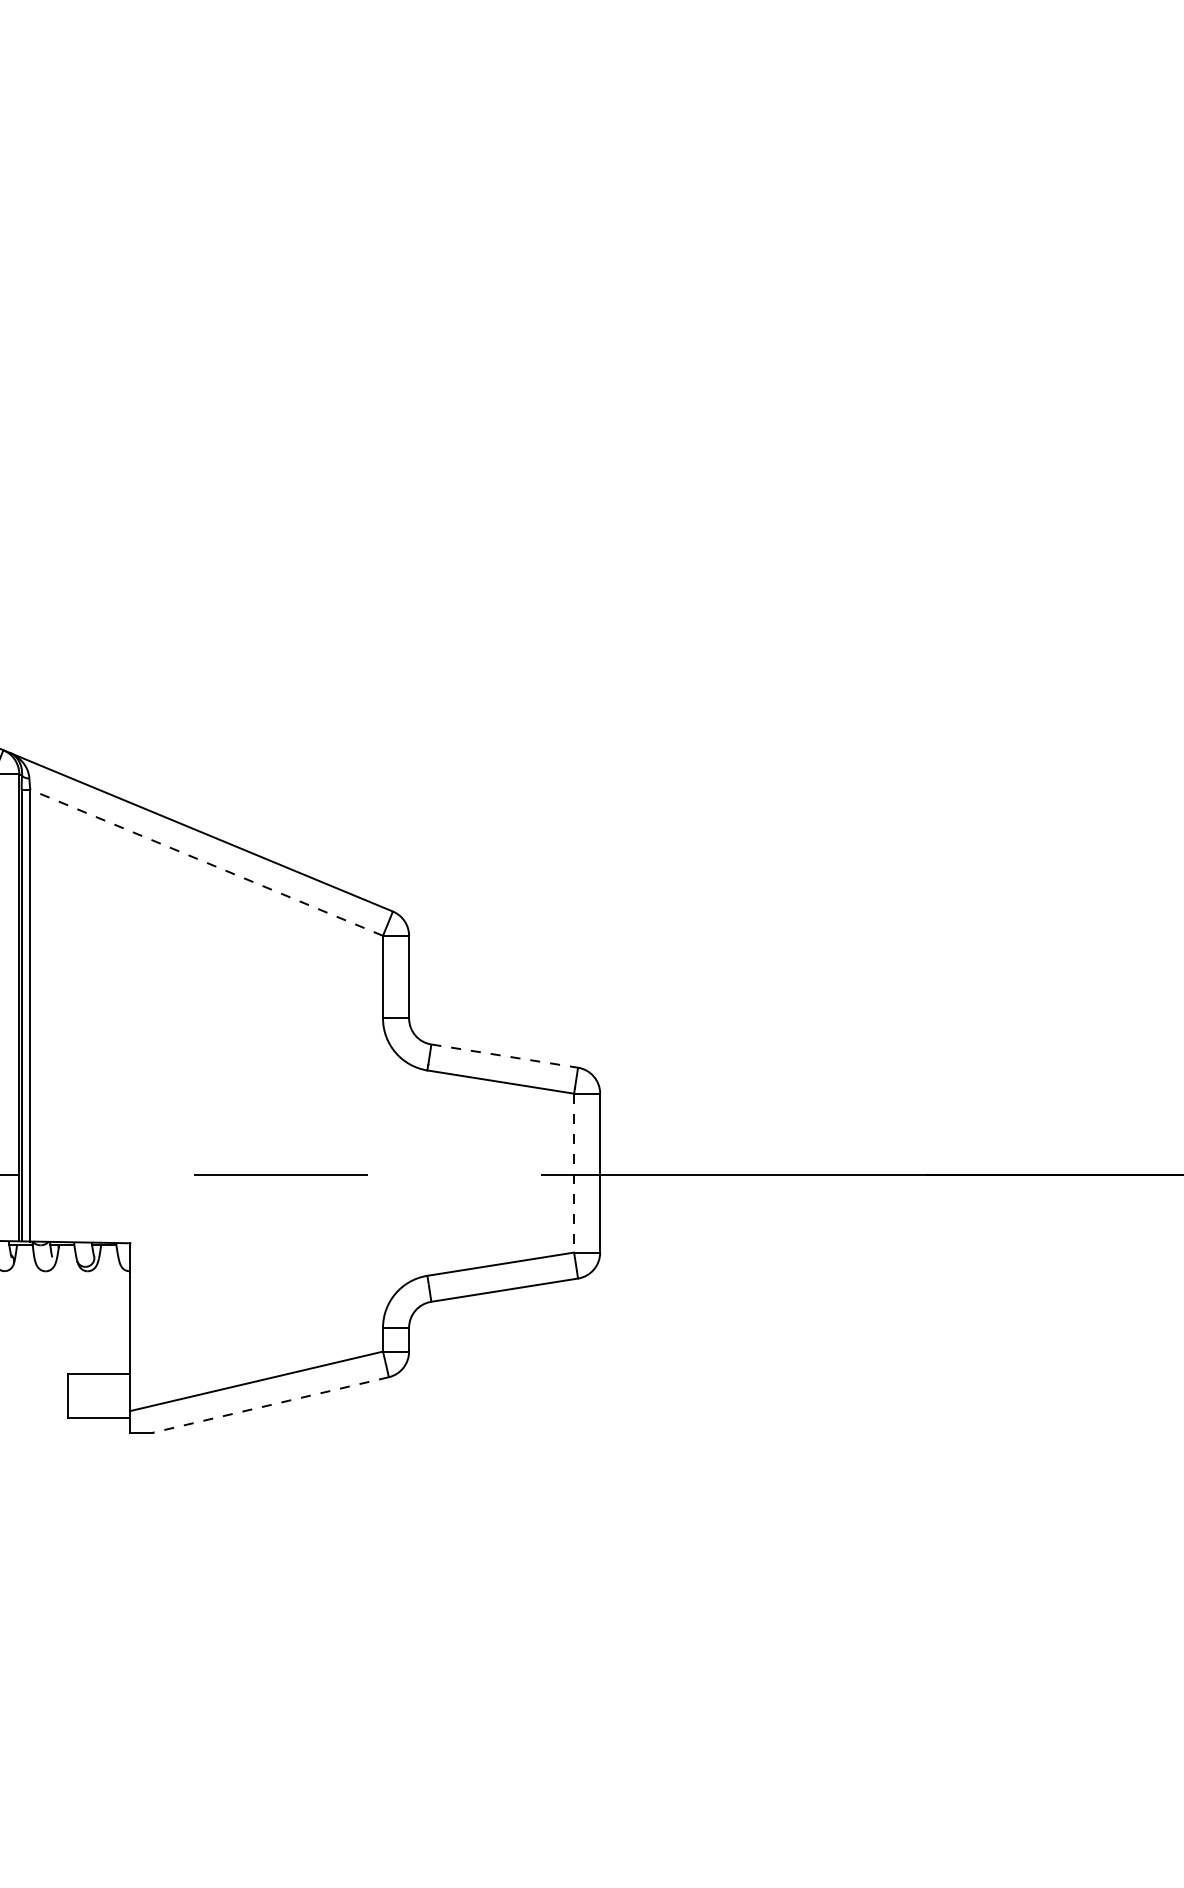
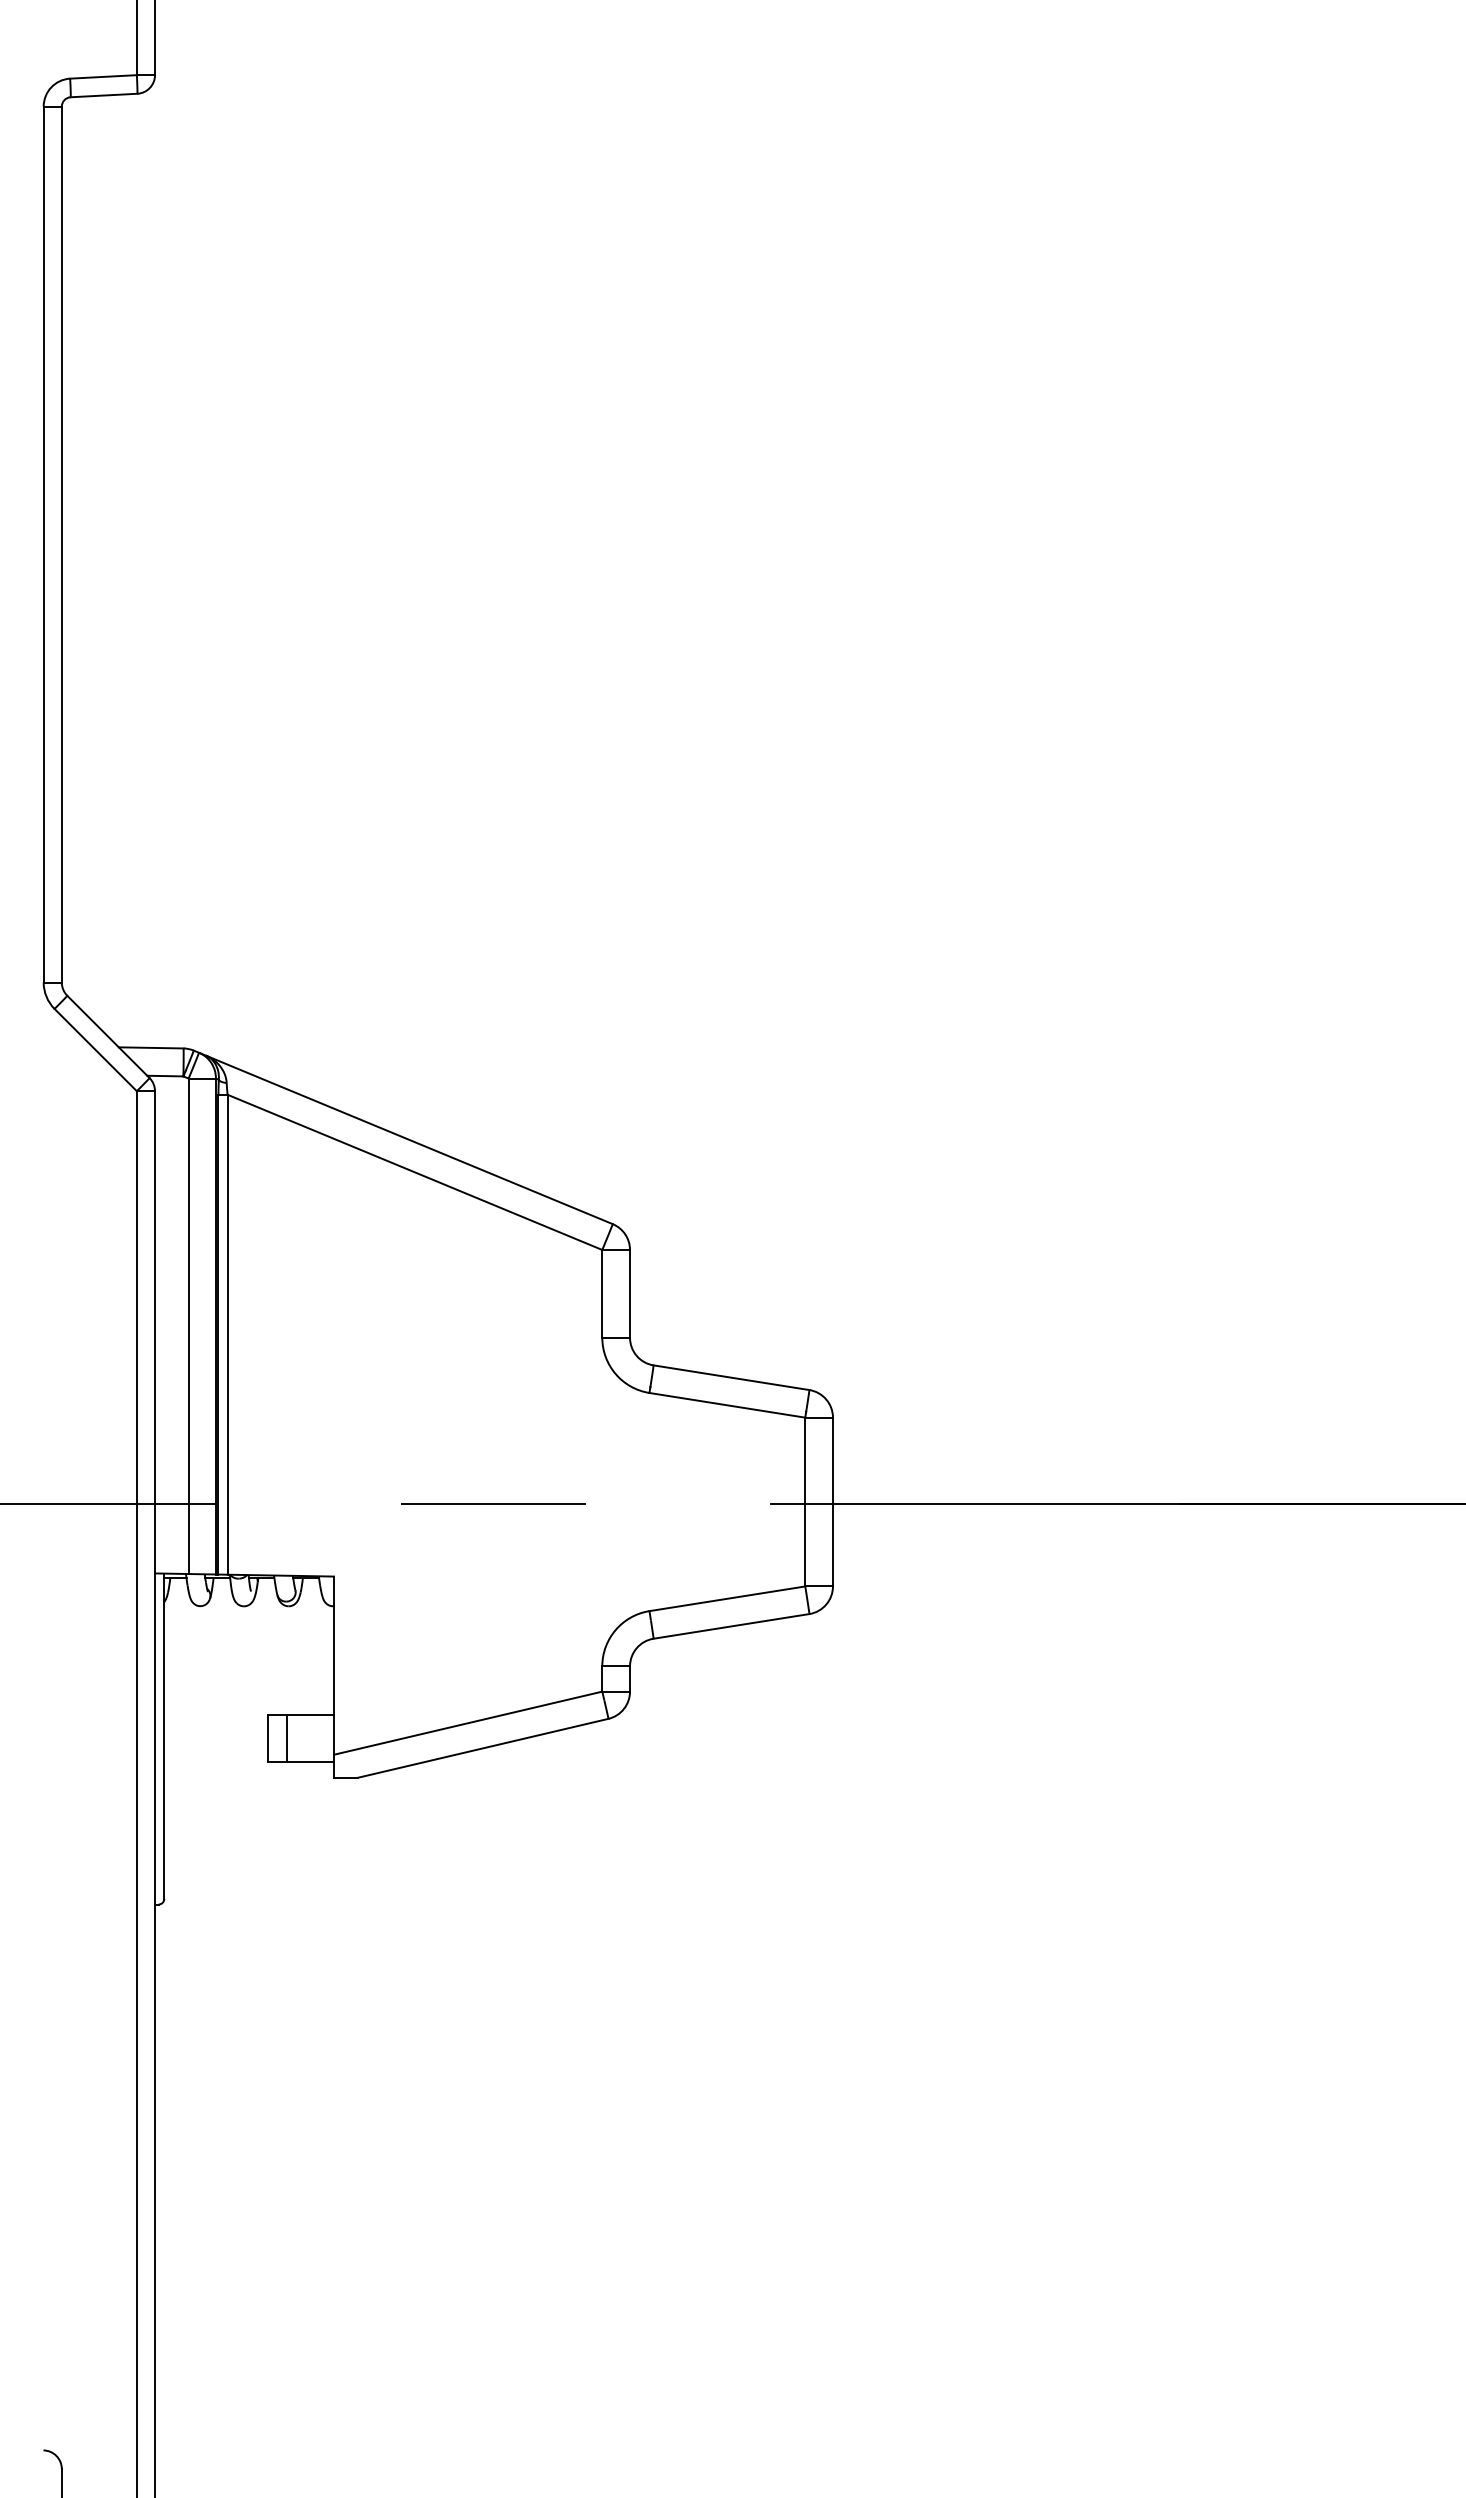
line: (206, 862) -> (414, 1172), dashed -> solid
line: (504, 1055) -> (731, 1377), dashed -> solid
line: (574, 1173) -> (805, 1502), dashed -> solid
line: (85, 1395) -> (286, 1738), added
line: (271, 1405) -> (483, 1748), dashed -> solid

